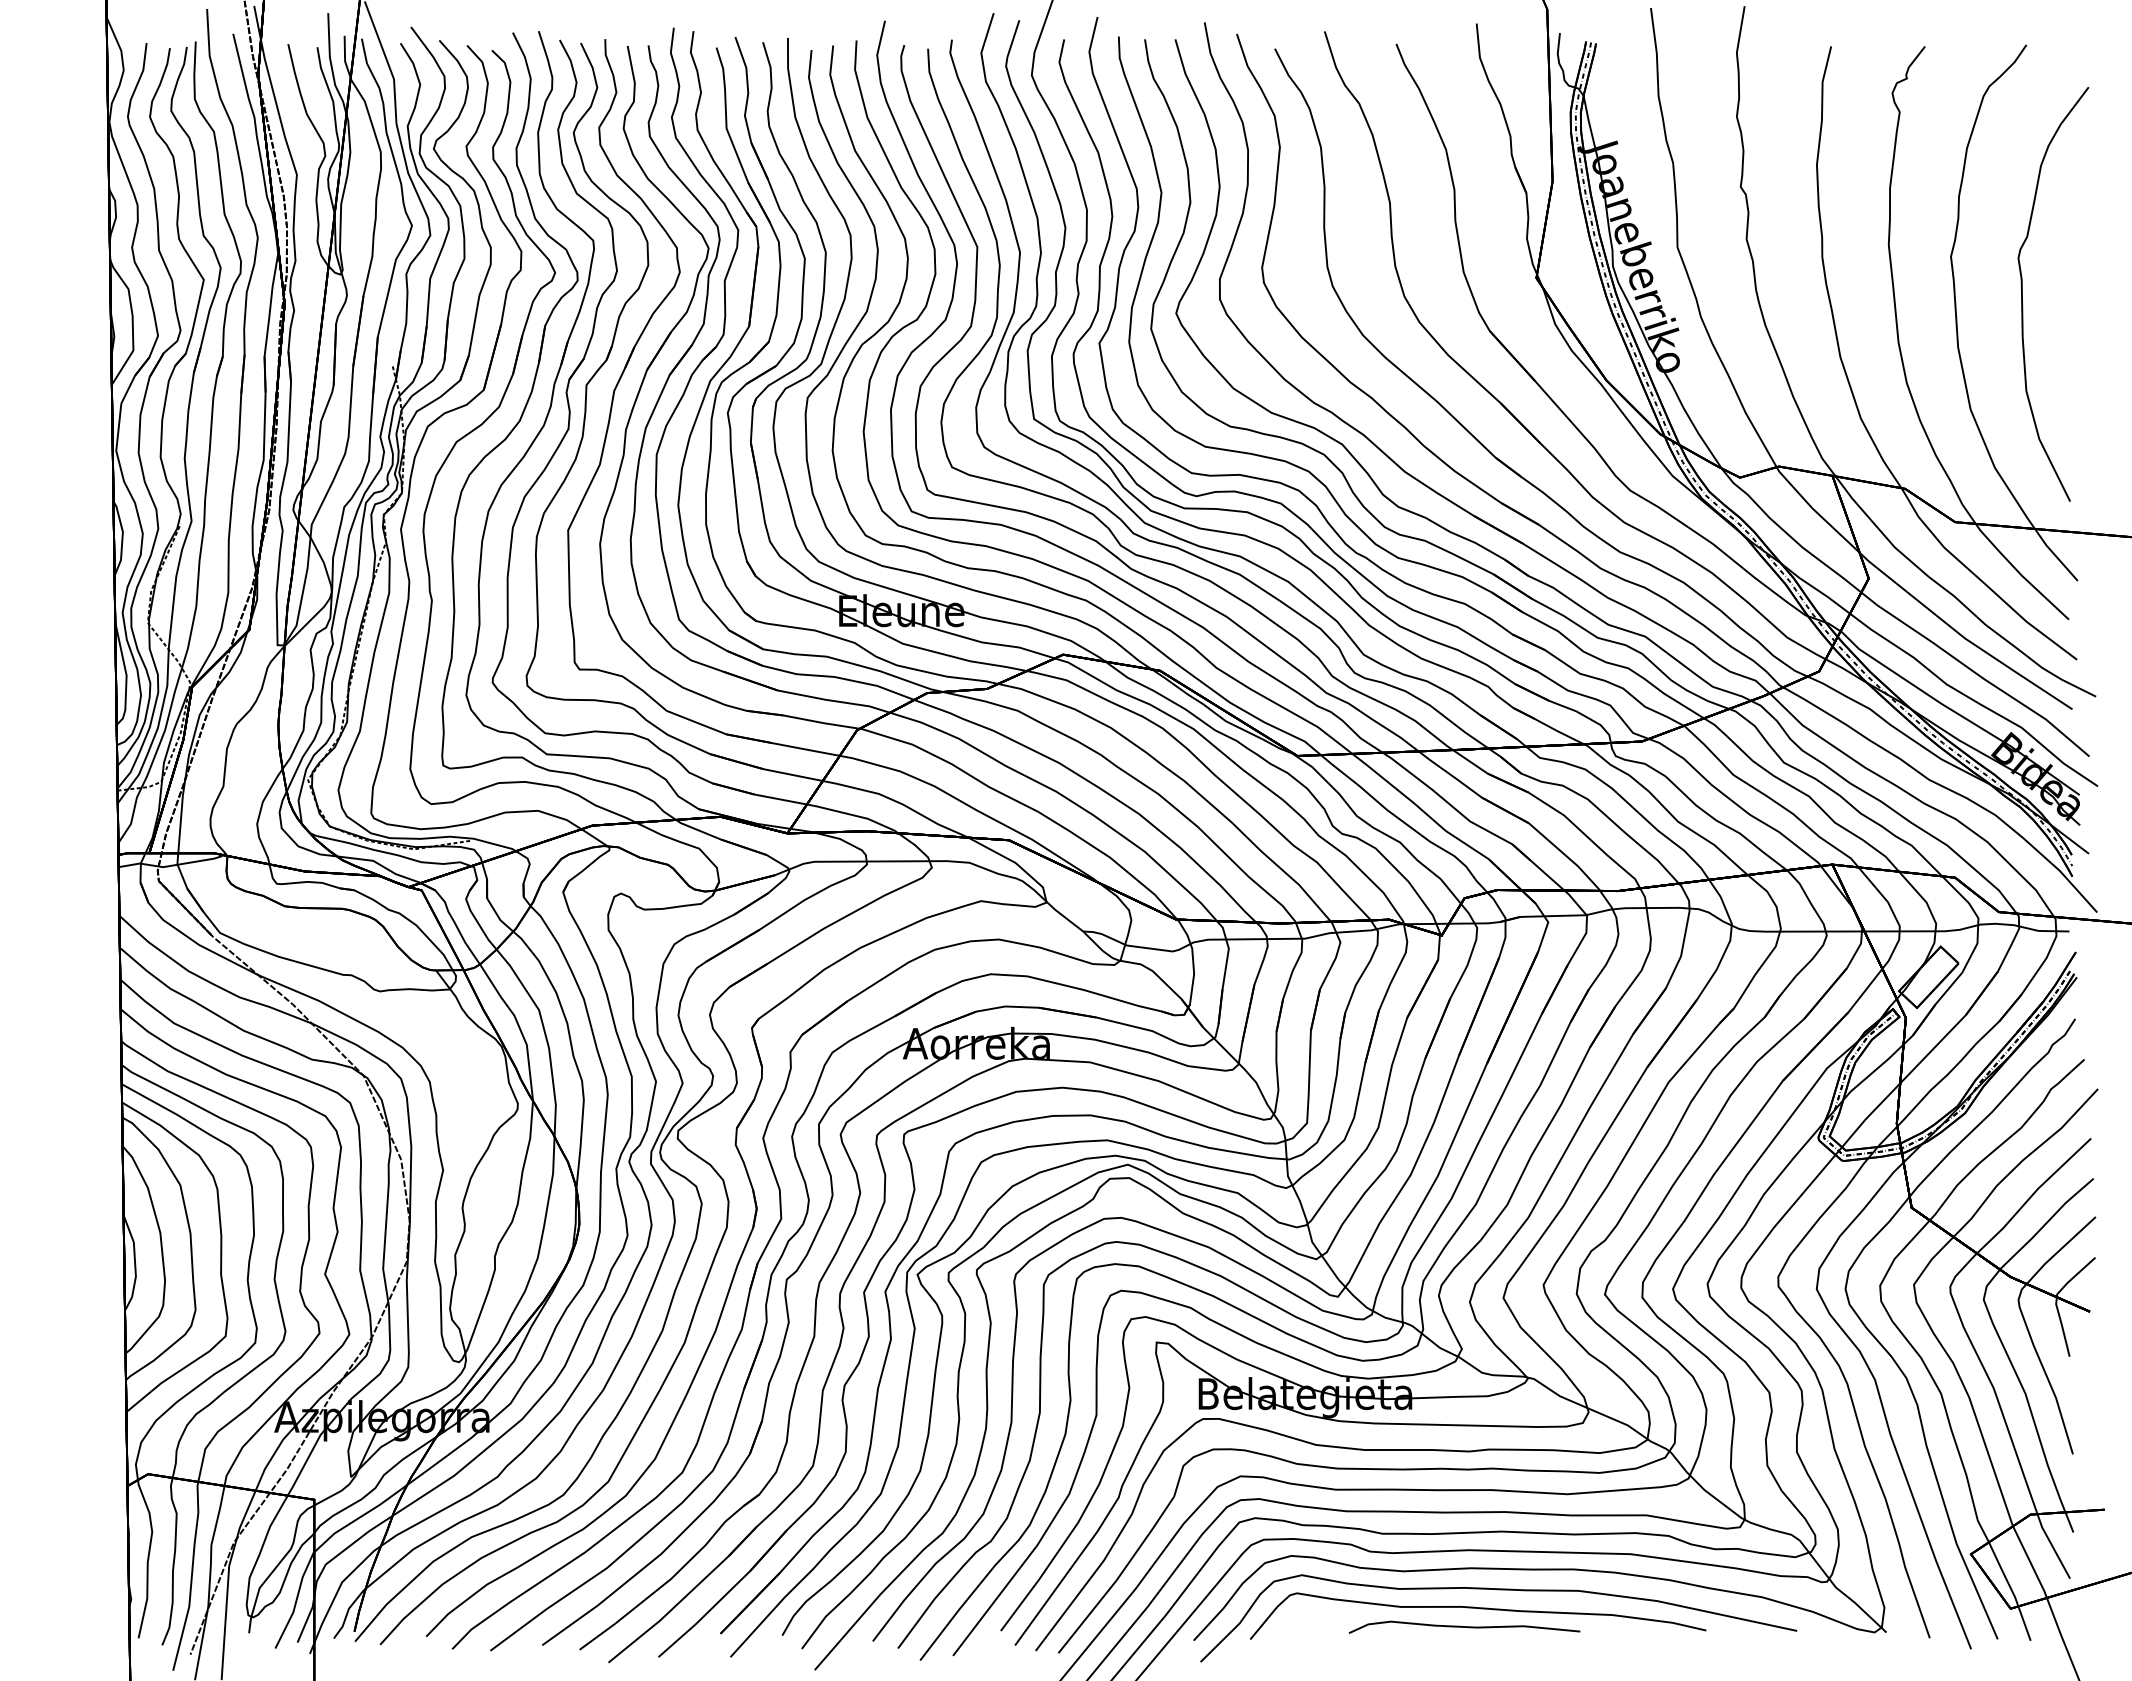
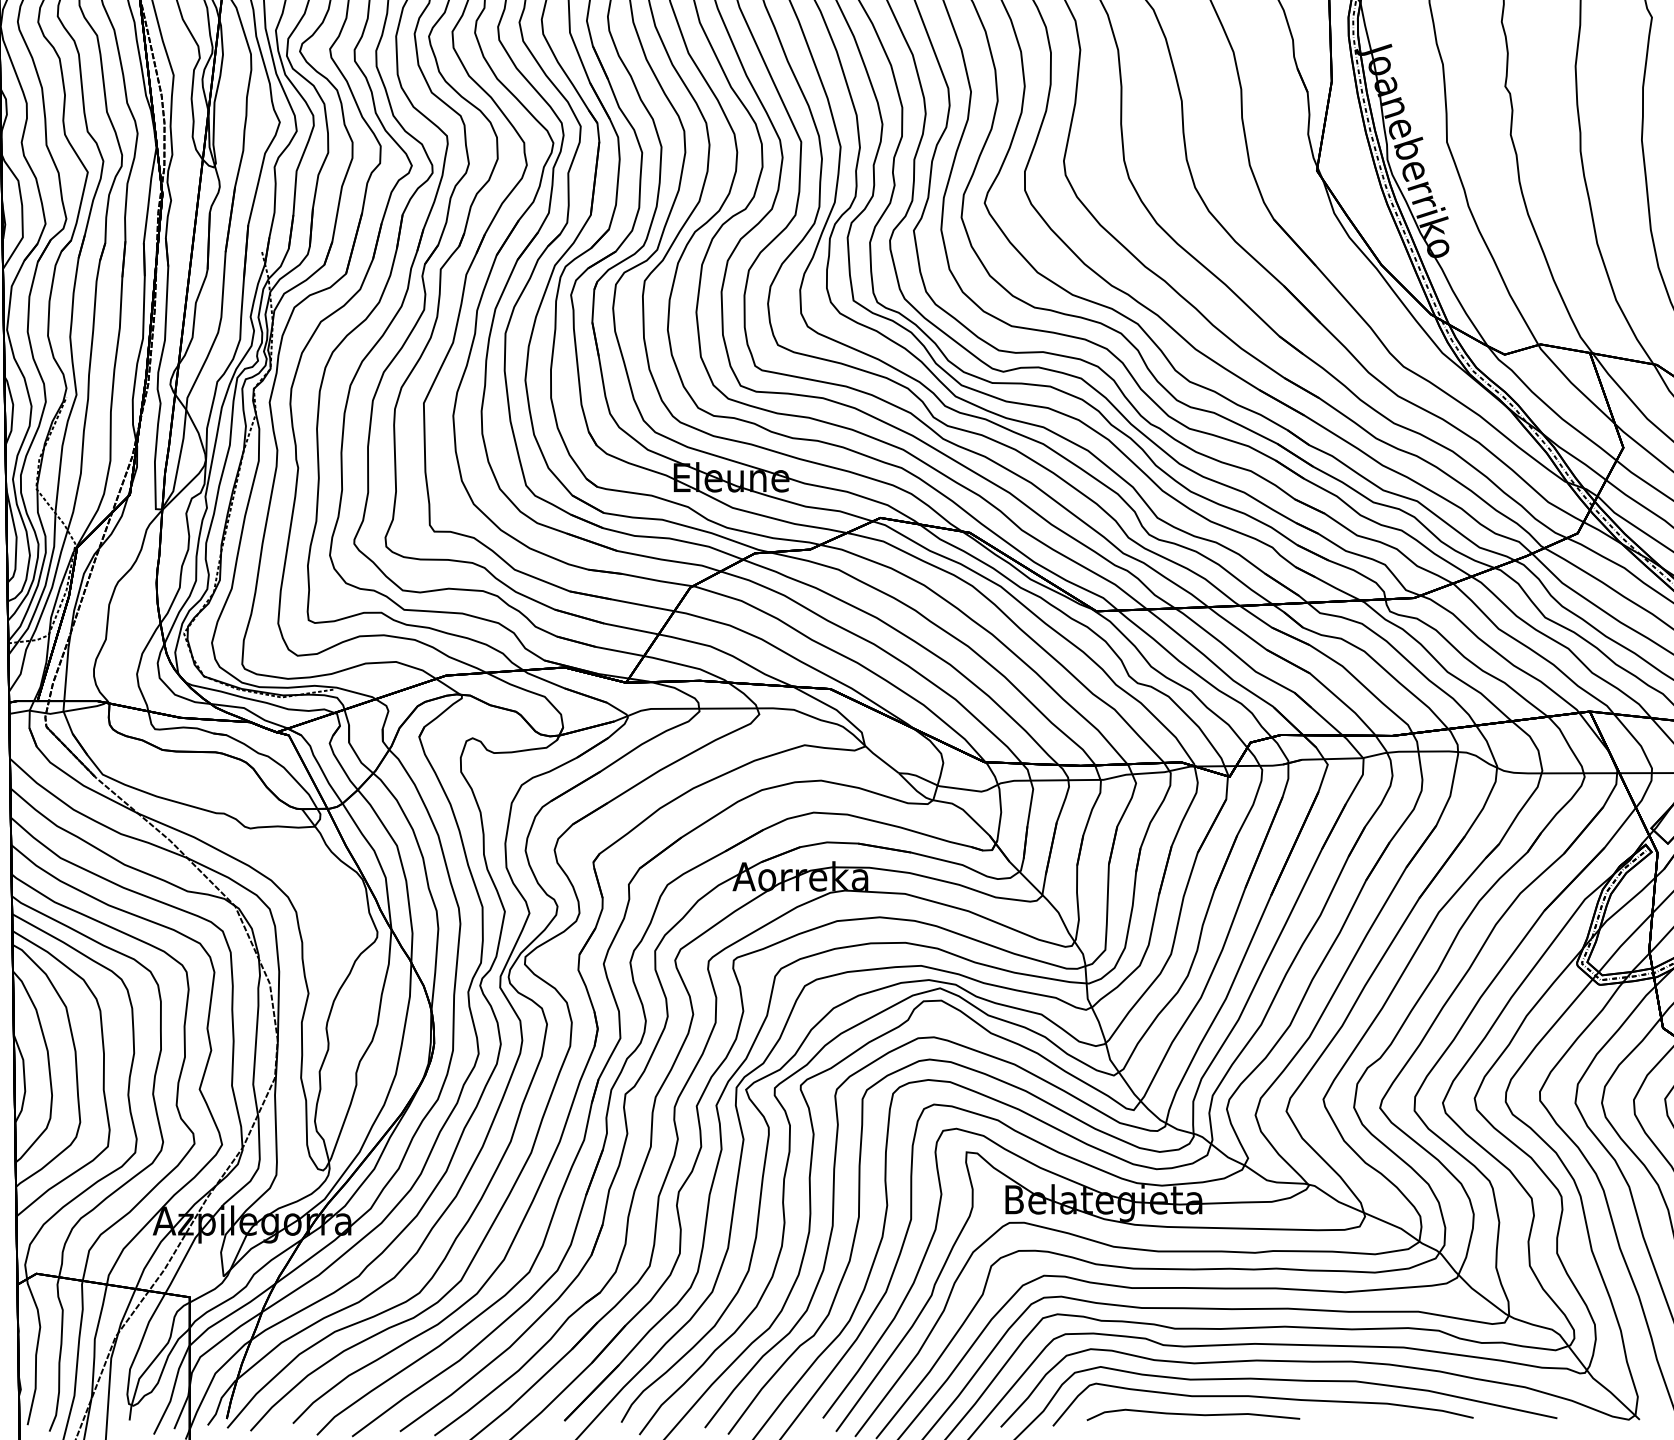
curve: (1464, 1626) -> (1193, 1414), moved

